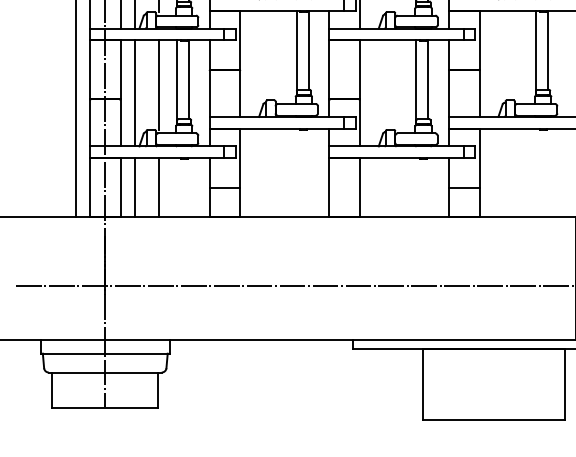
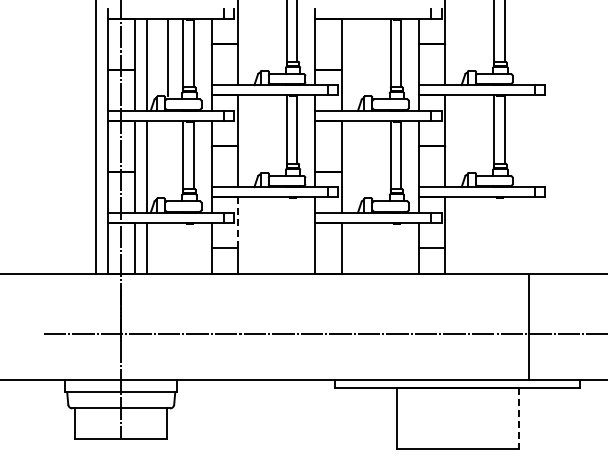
line: (159, 85) -> (168, 159), removed
line: (240, 157) -> (238, 222), solid -> dashed
line: (159, 186) -> (168, 247), removed
line: (564, 384) -> (518, 418), solid -> dashed

